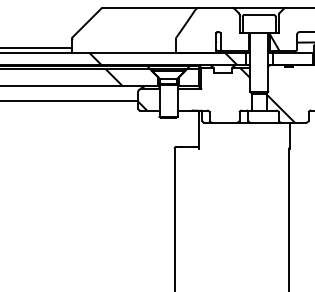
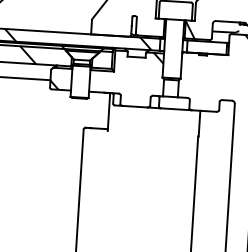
hatch: (280, 108) -> (191, 96), removed

